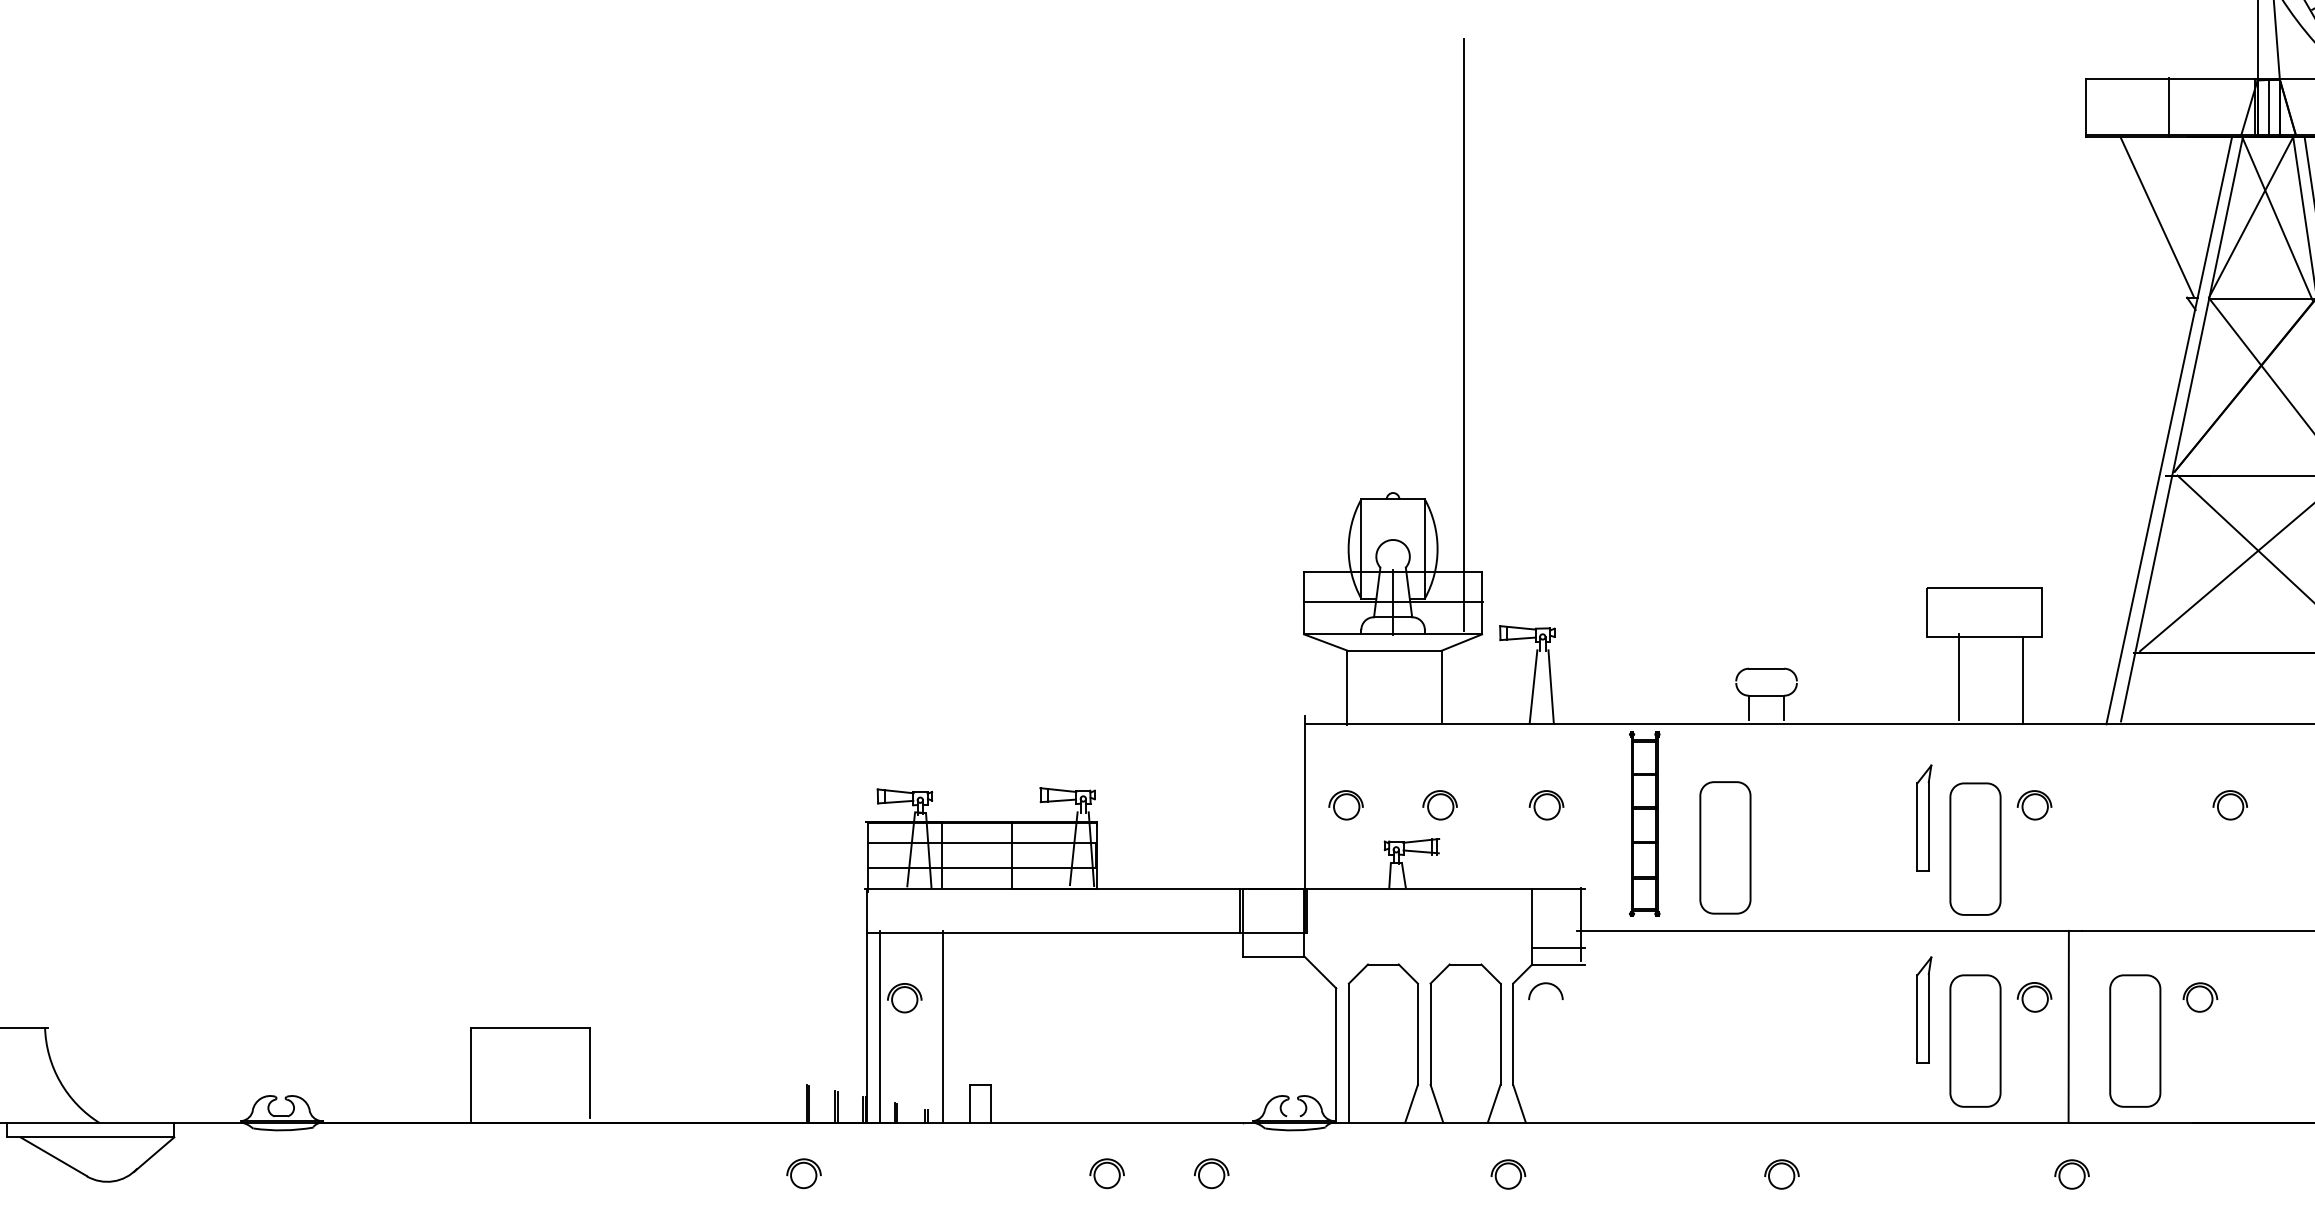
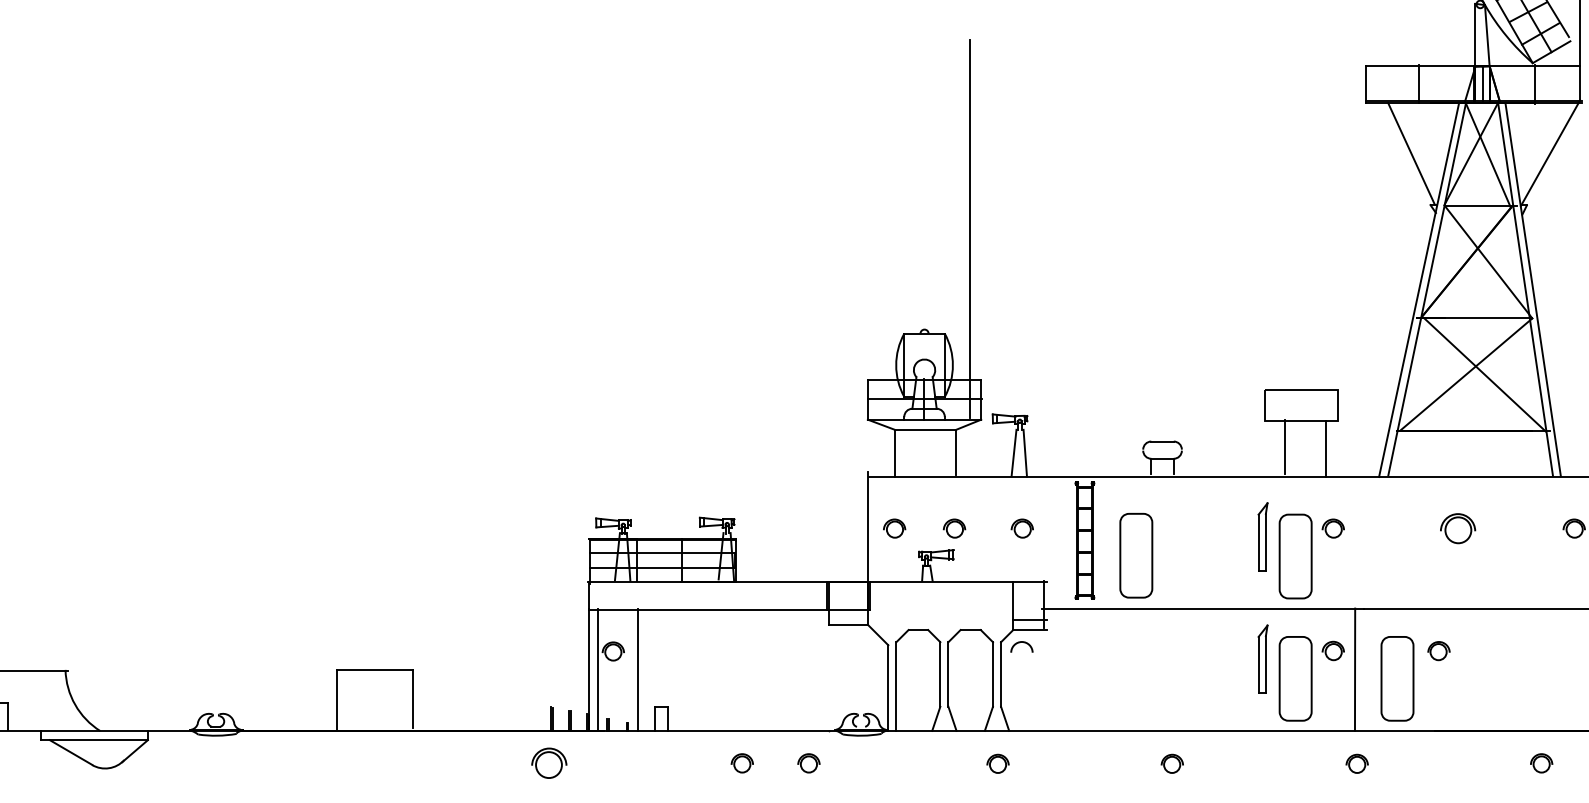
part: (2229, 805) -> (1457, 528), size x1.6
part: (802, 1173) -> (548, 763), size x1.6

